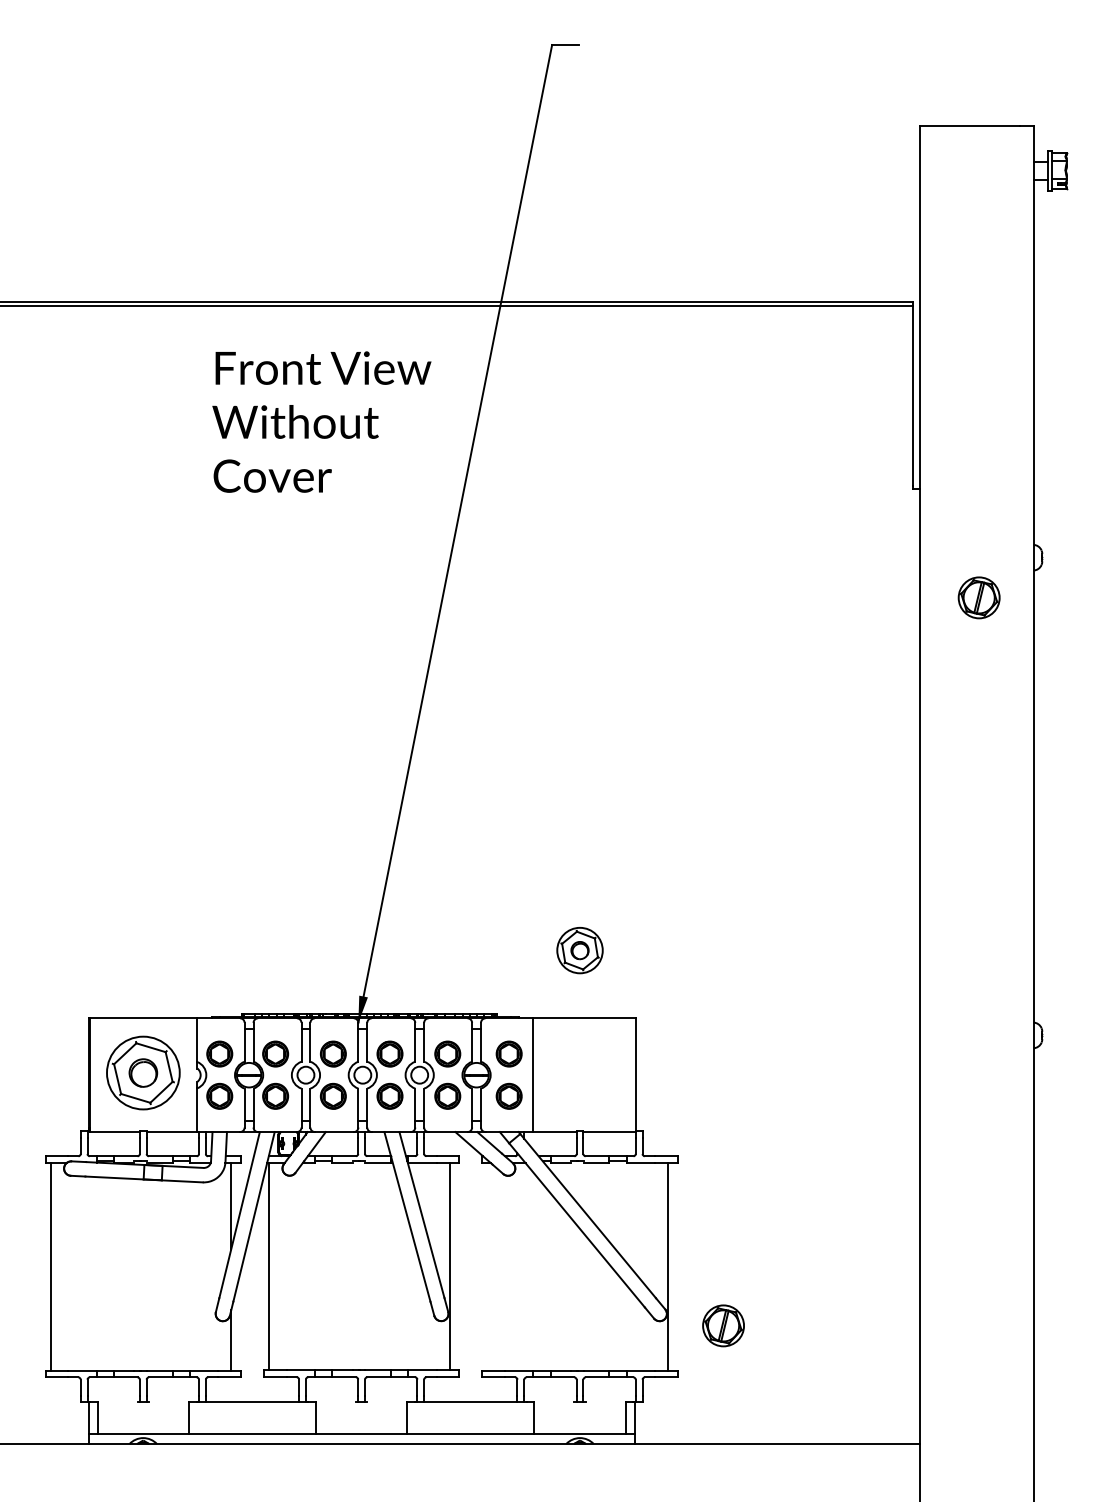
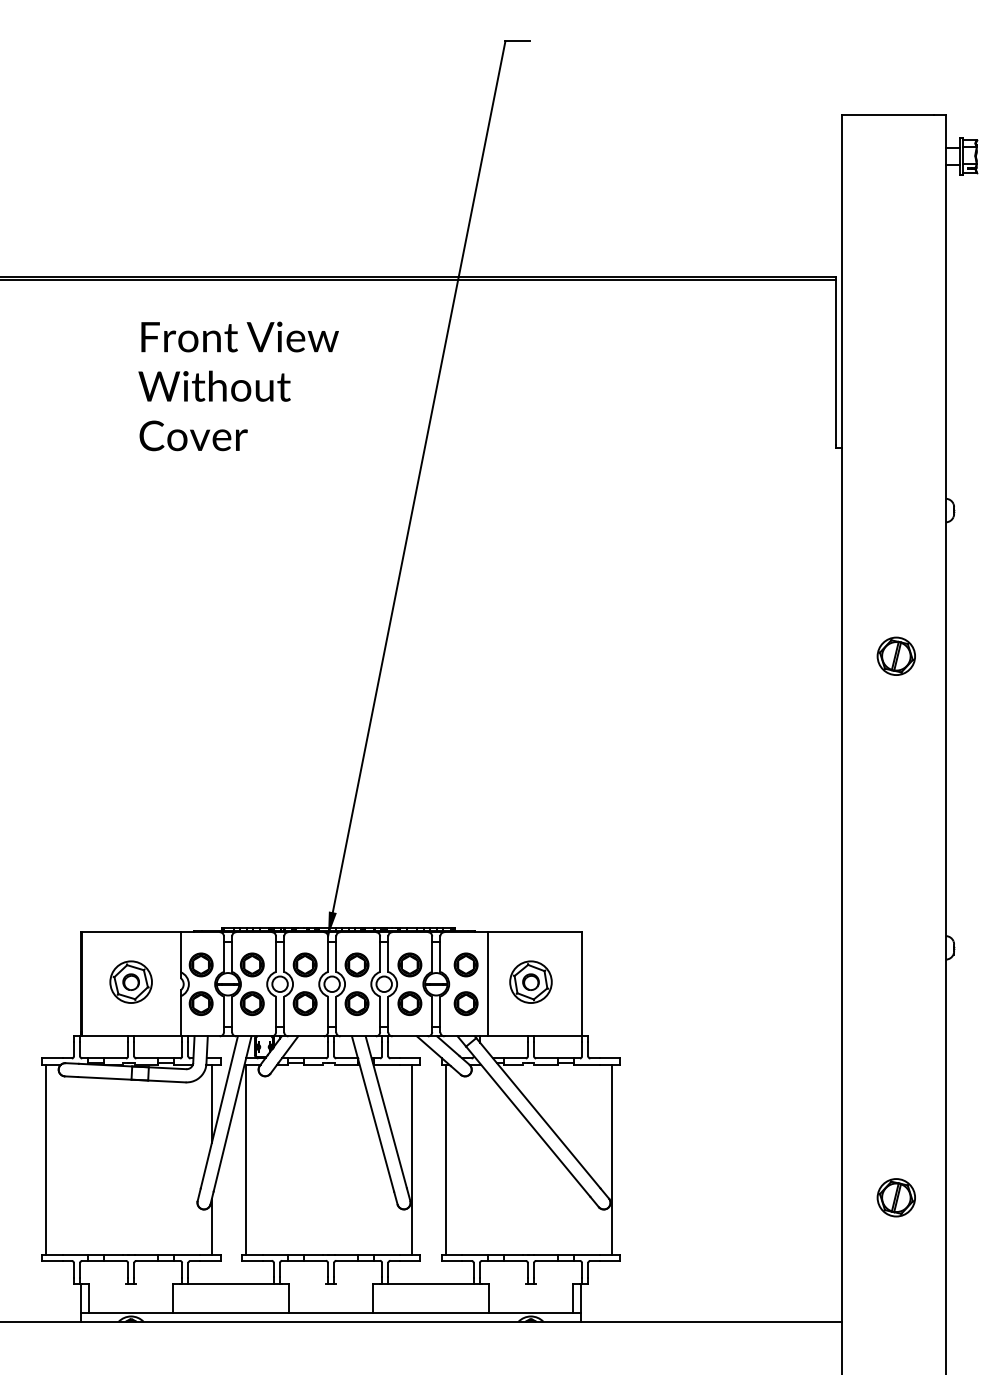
text: (321, 422) -> (238, 386), moved
part: (978, 596) -> (895, 655), moved
part: (579, 949) -> (530, 981), moved
part: (142, 1072) -> (130, 981), size x0.62
line: (487, 1266) -> (446, 1159), added
part: (722, 1325) -> (895, 1197), moved

